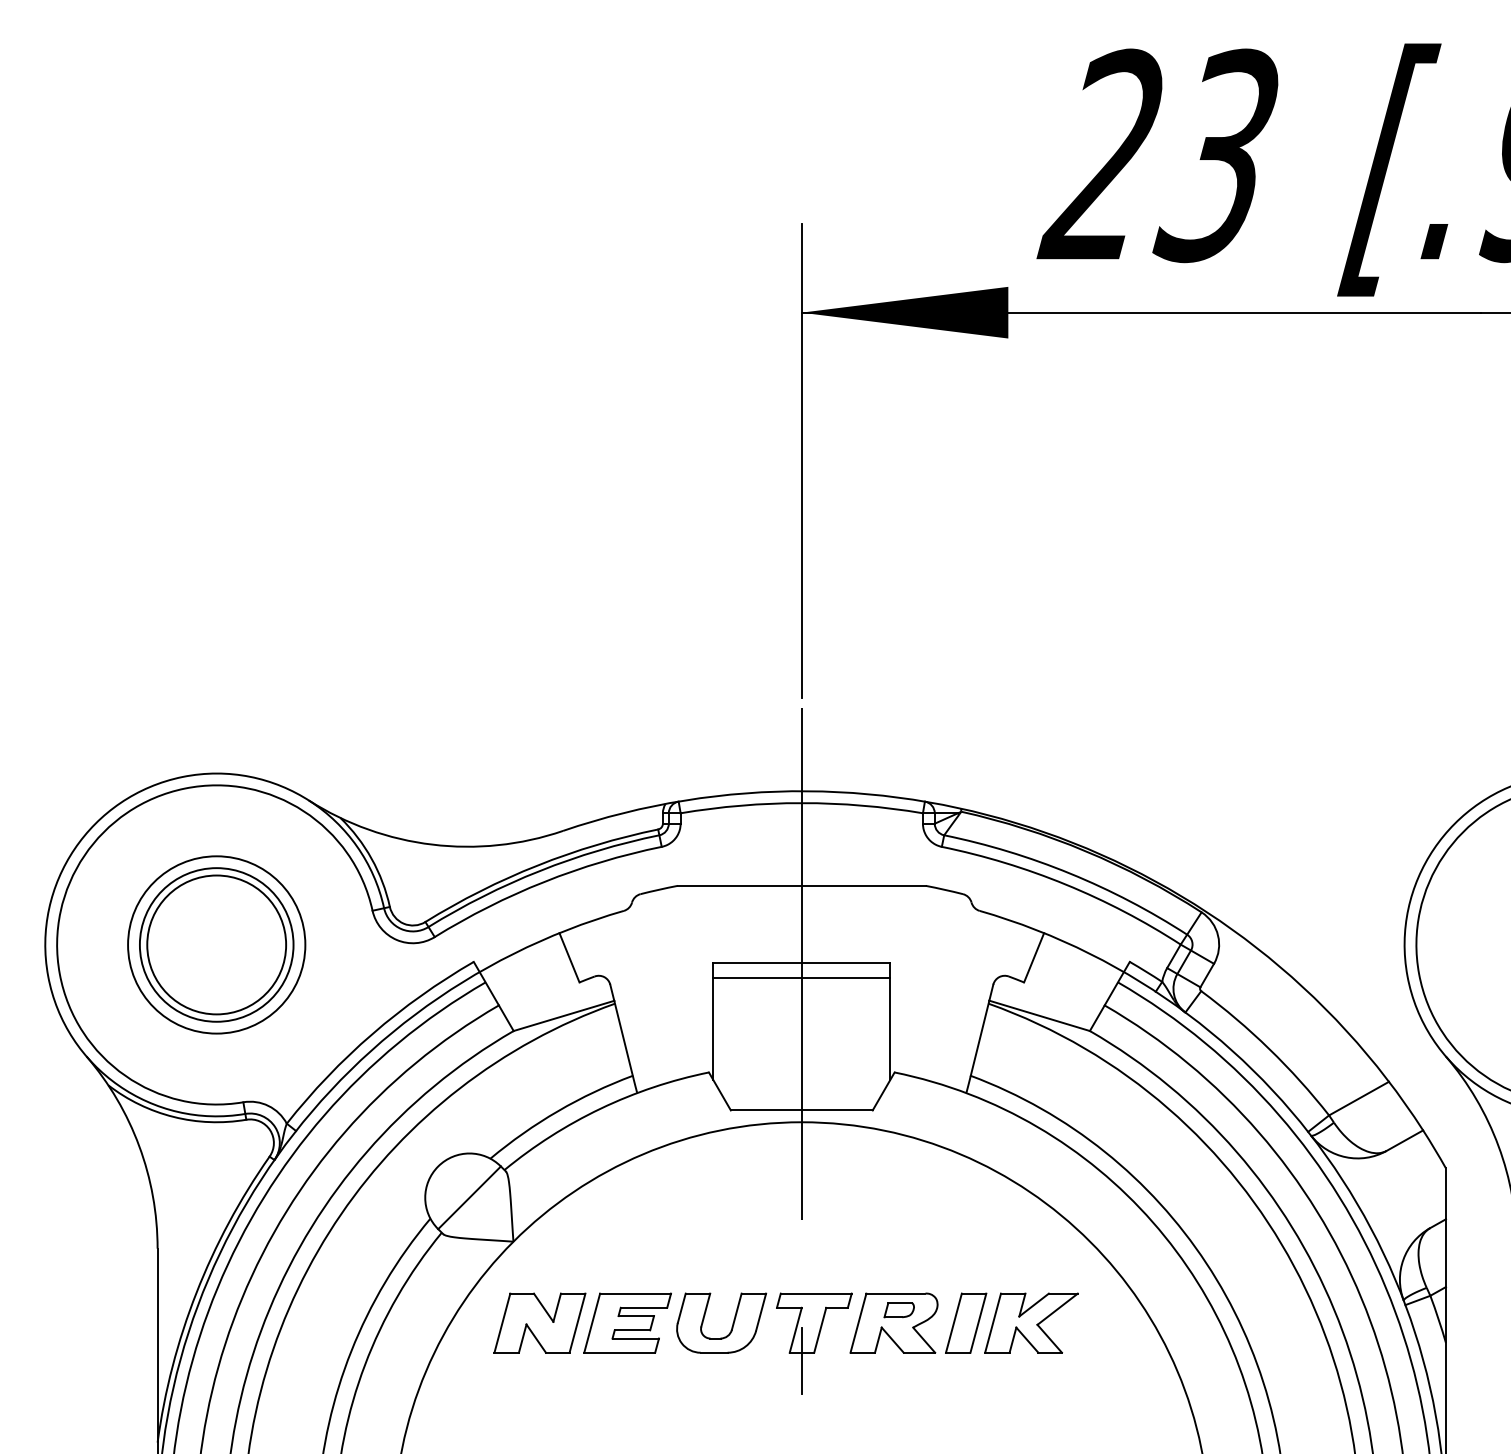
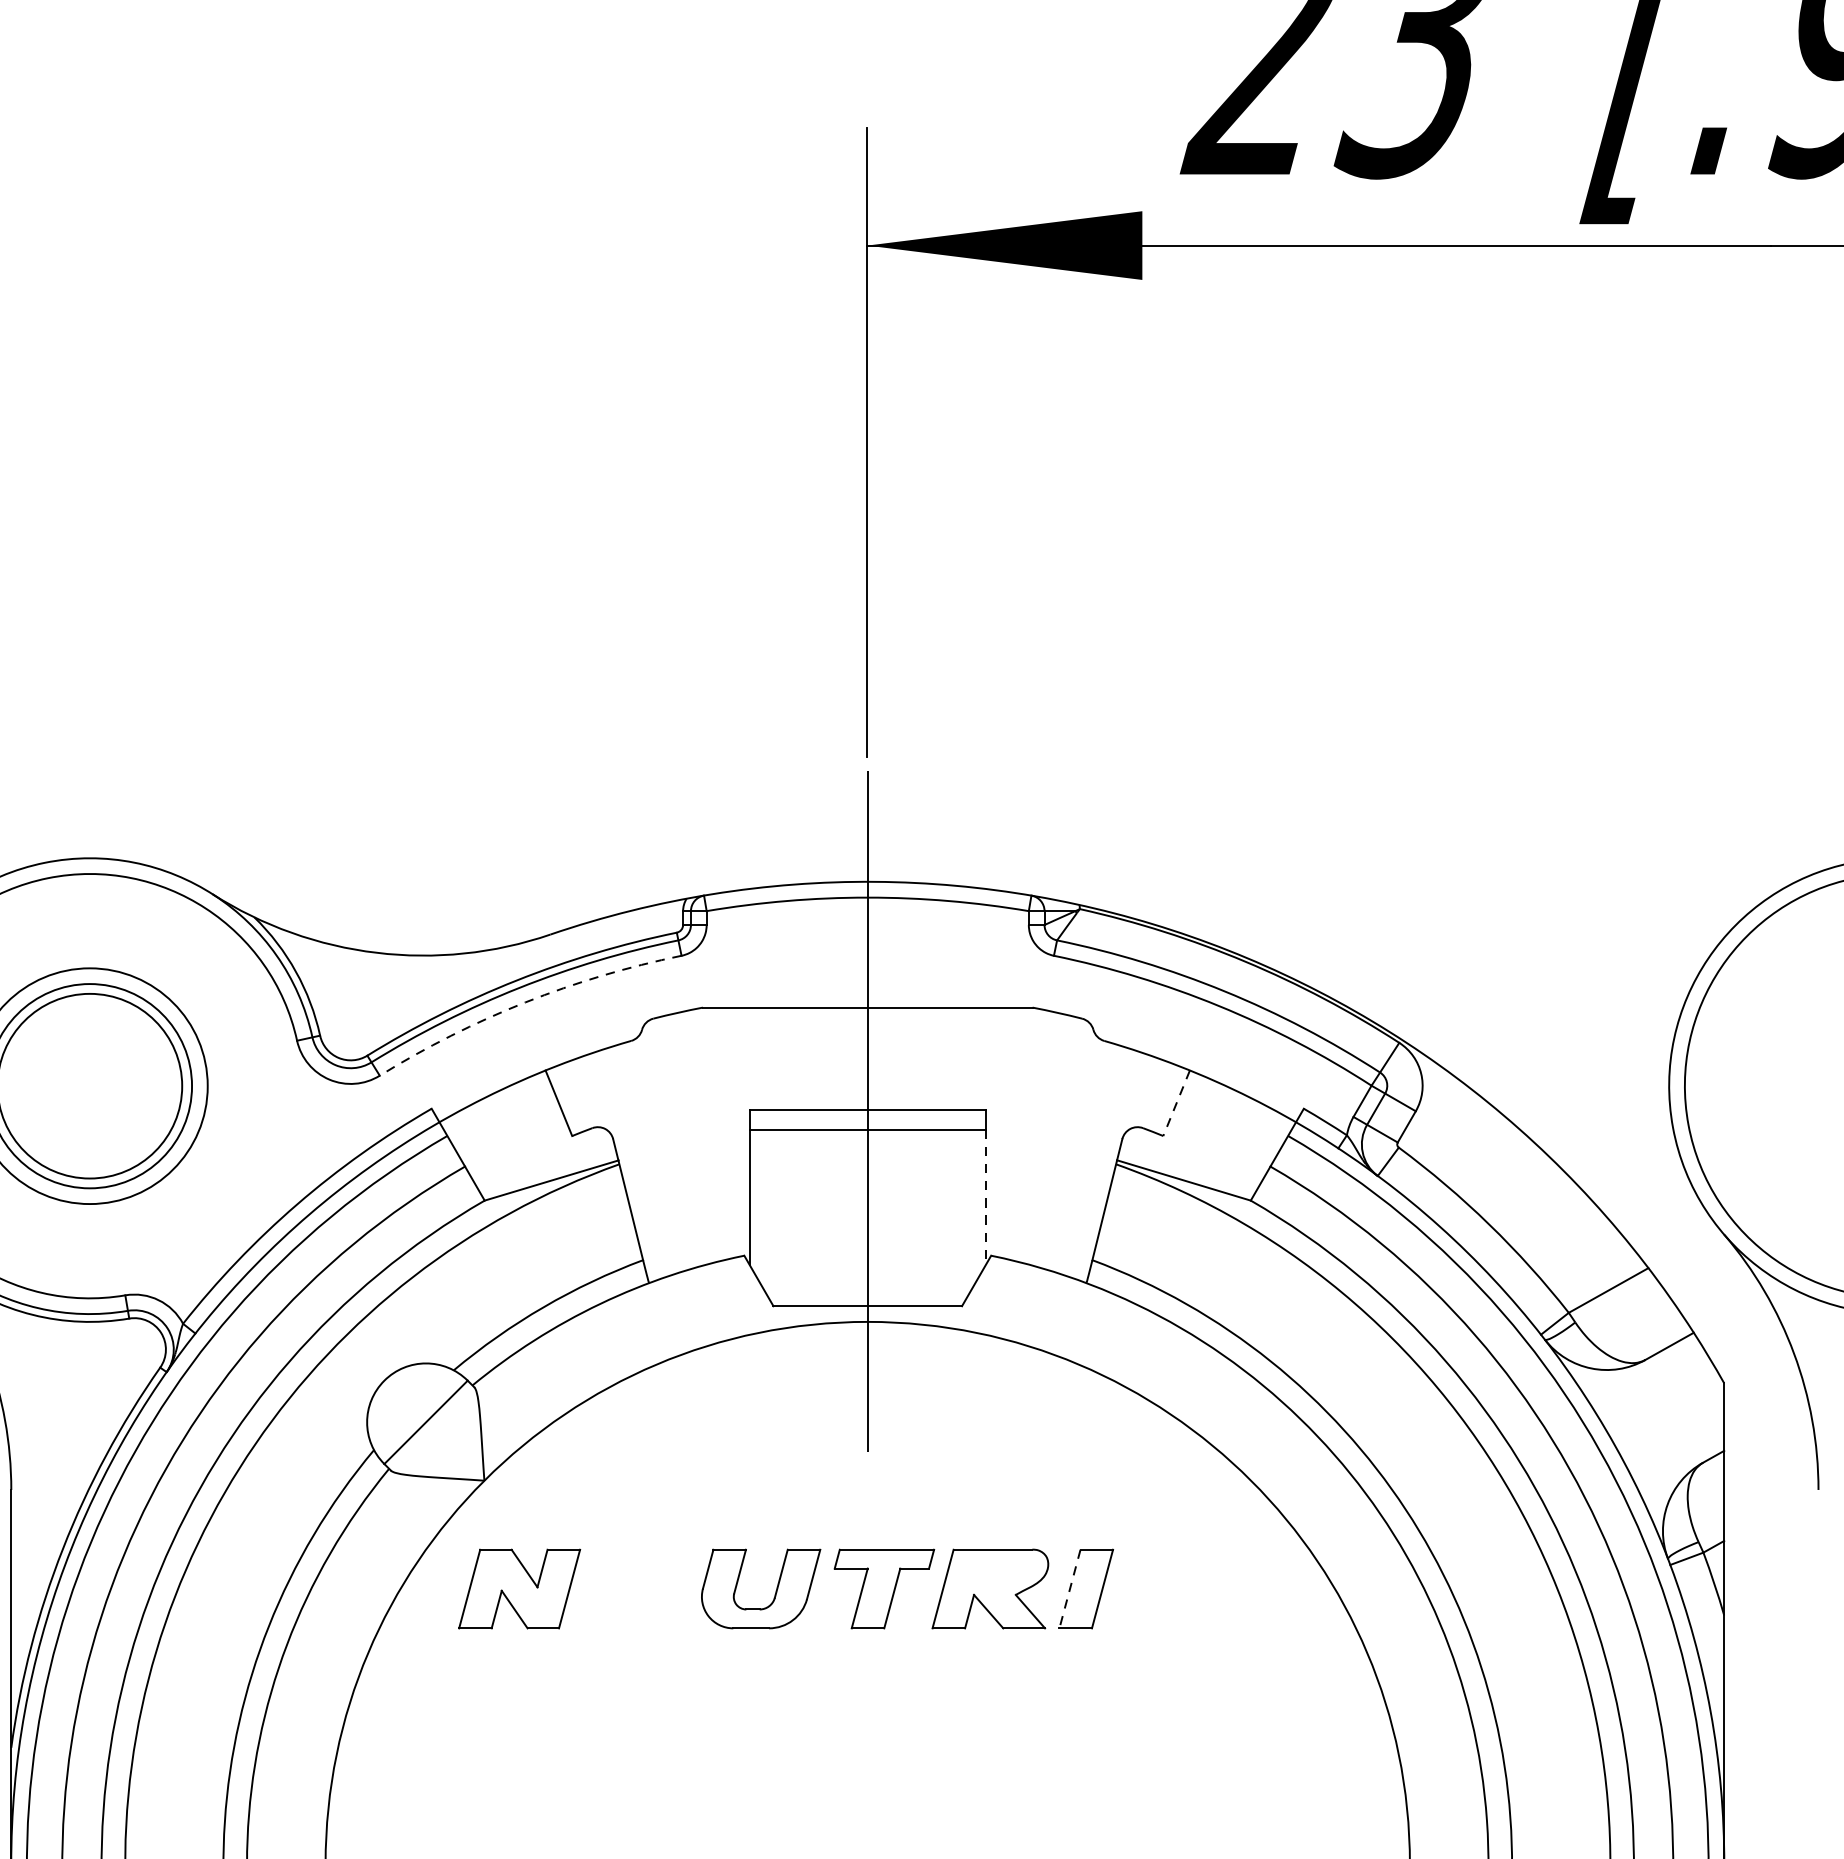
arc: (544, 881) -> (525, 1001), solid -> dashed
line: (1034, 957) -> (1177, 1102), solid -> dashed
line: (890, 1029) -> (985, 1198), solid -> dashed
part: (898, 1310) -> (996, 1572), removed
part: (627, 1322) -> (636, 1588), removed
part: (1031, 1322) -> (1173, 1588), removed
line: (953, 1323) -> (1069, 1589), solid -> dashed
line: (801, 1360) -> (867, 1638), removed

